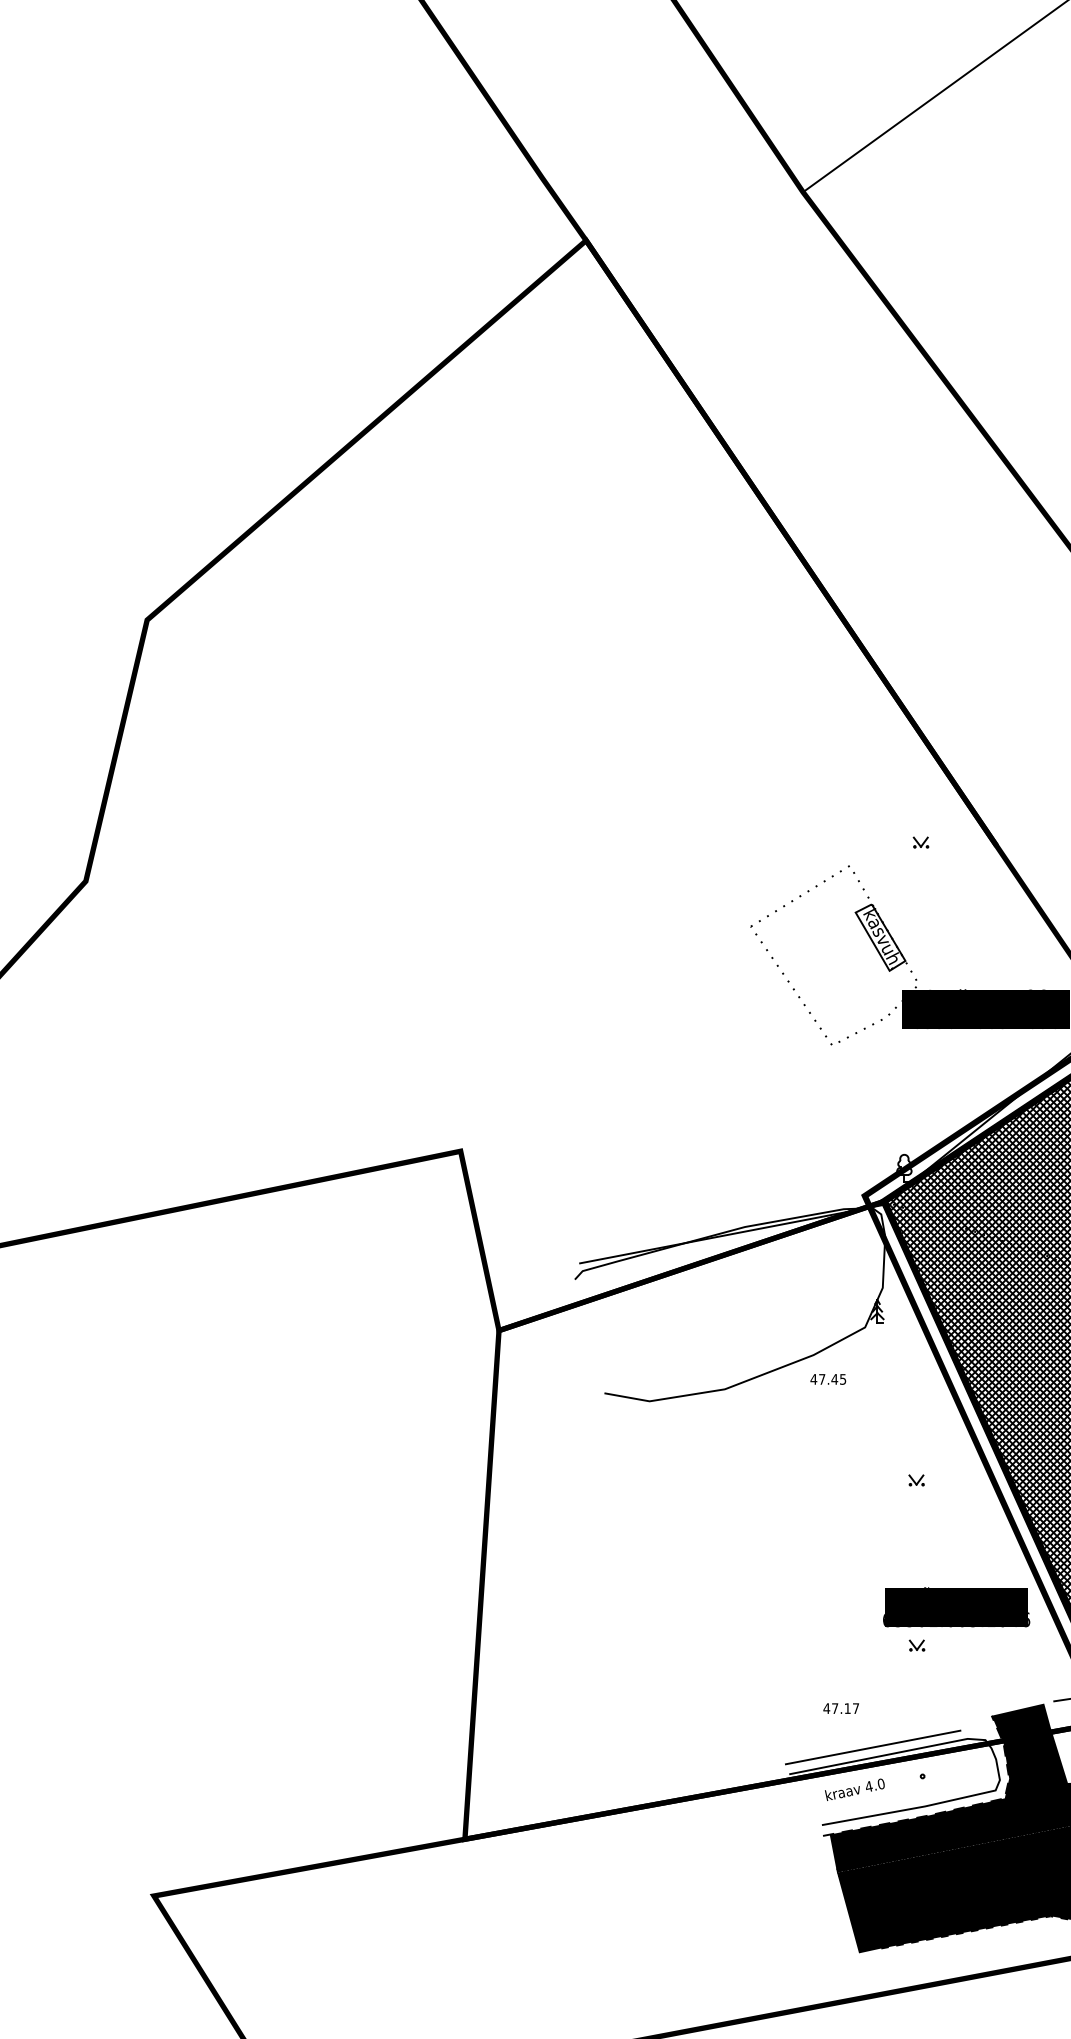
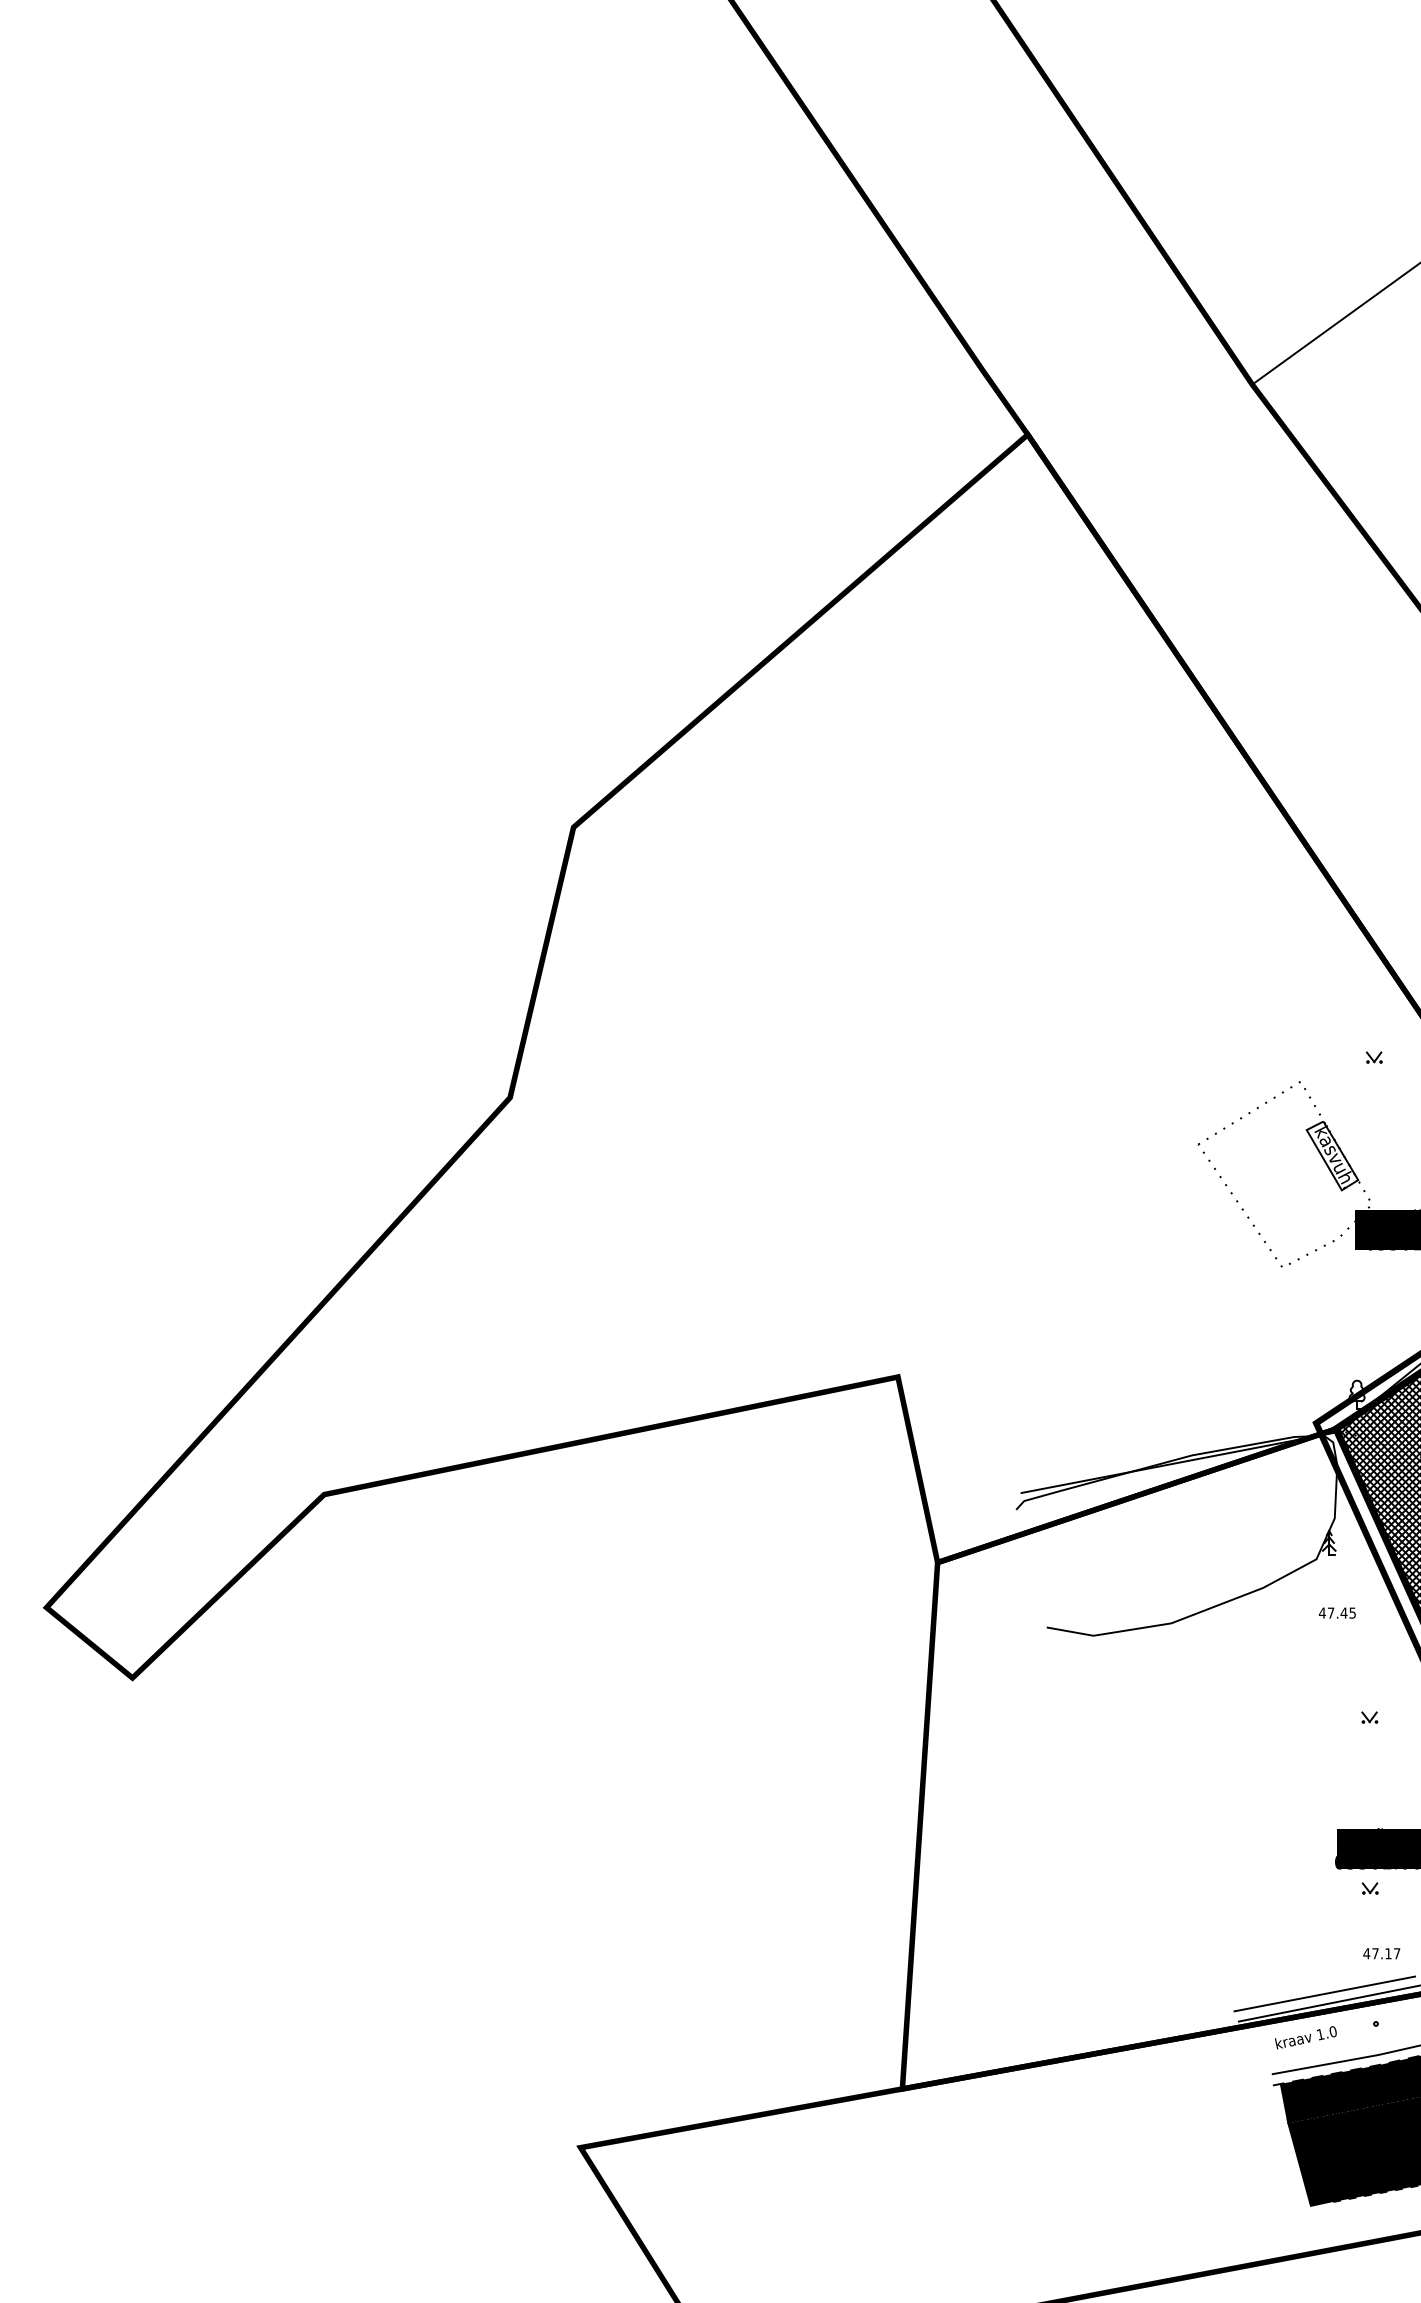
text: (827, 1378) -> (1336, 1612), moved
text: (840, 1708) -> (1381, 1953), moved
text: (869, 1786) -> (1320, 2034), 4.0 -> 1.0

